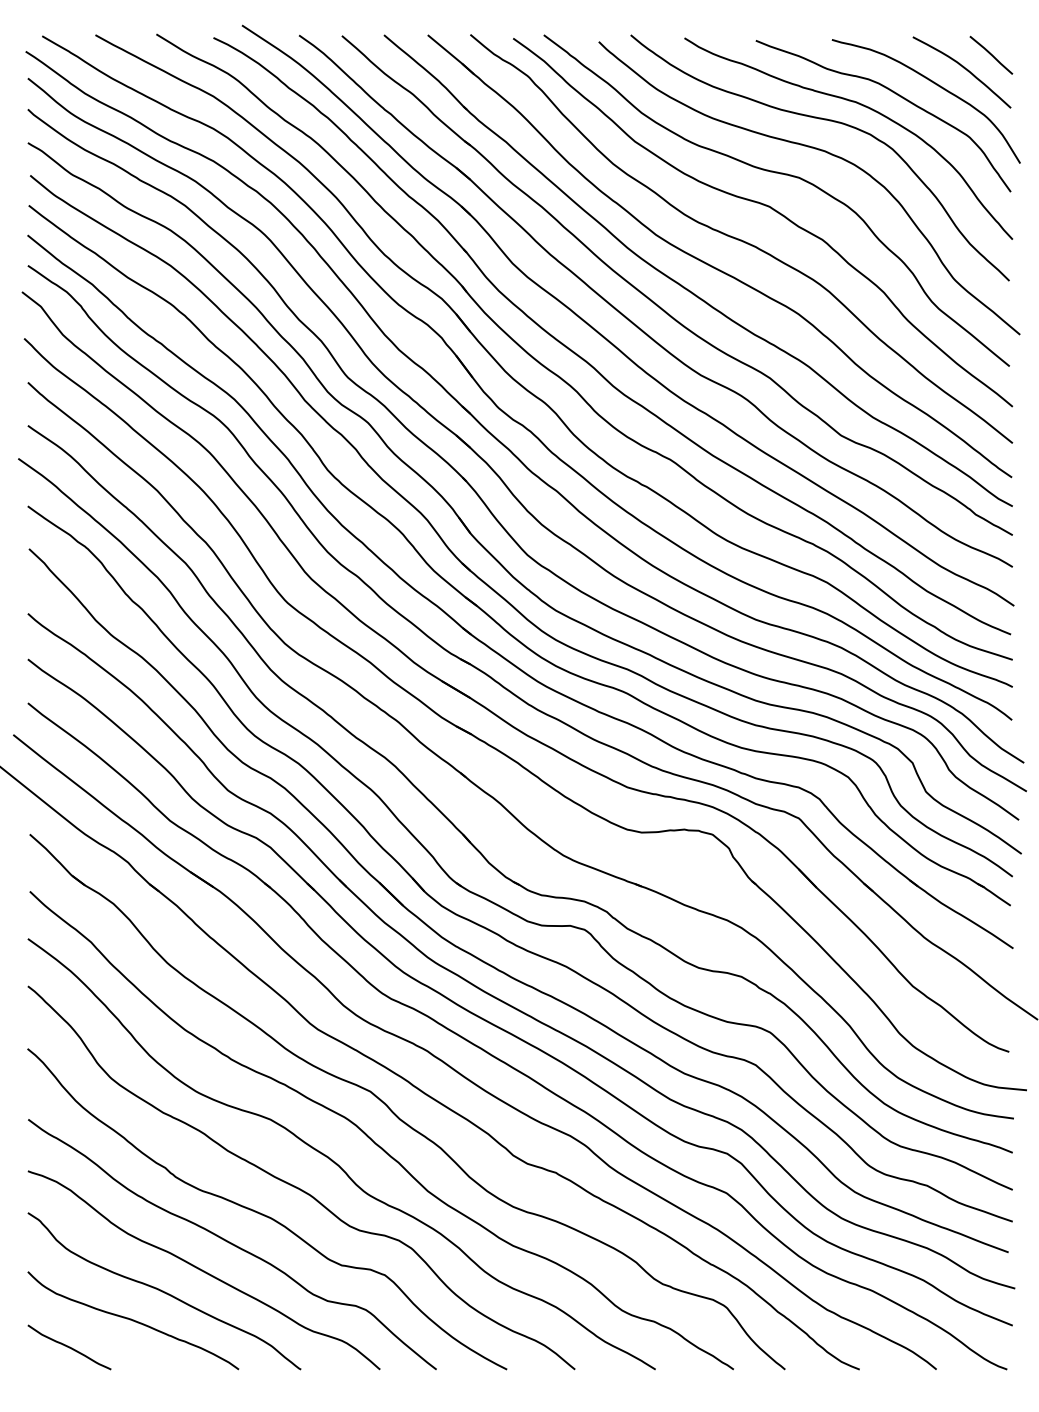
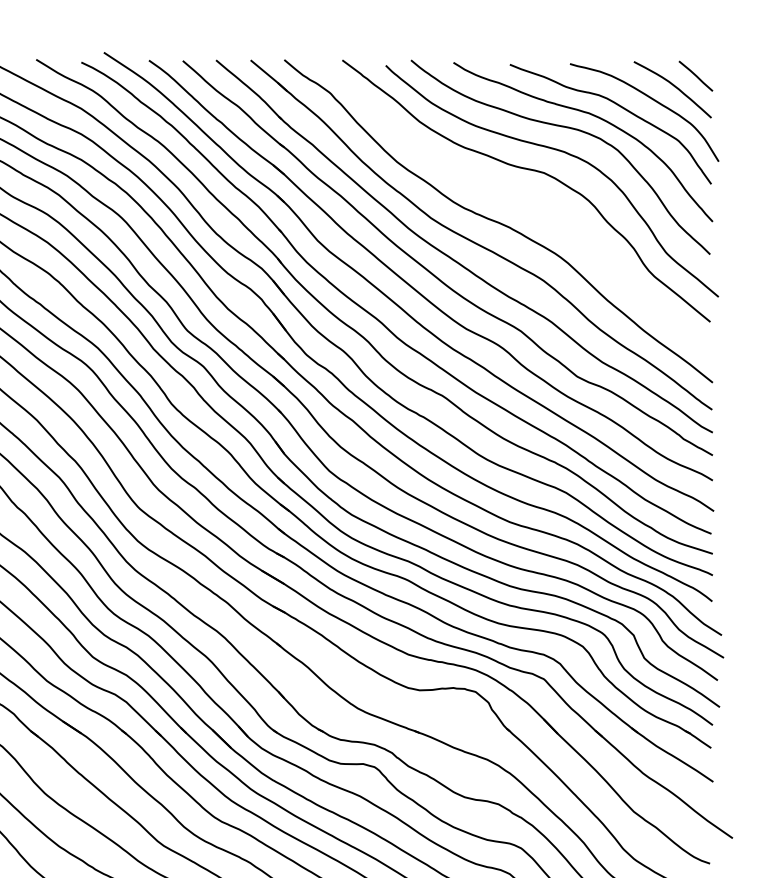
curve: (771, 209) -> (522, 198), removed

